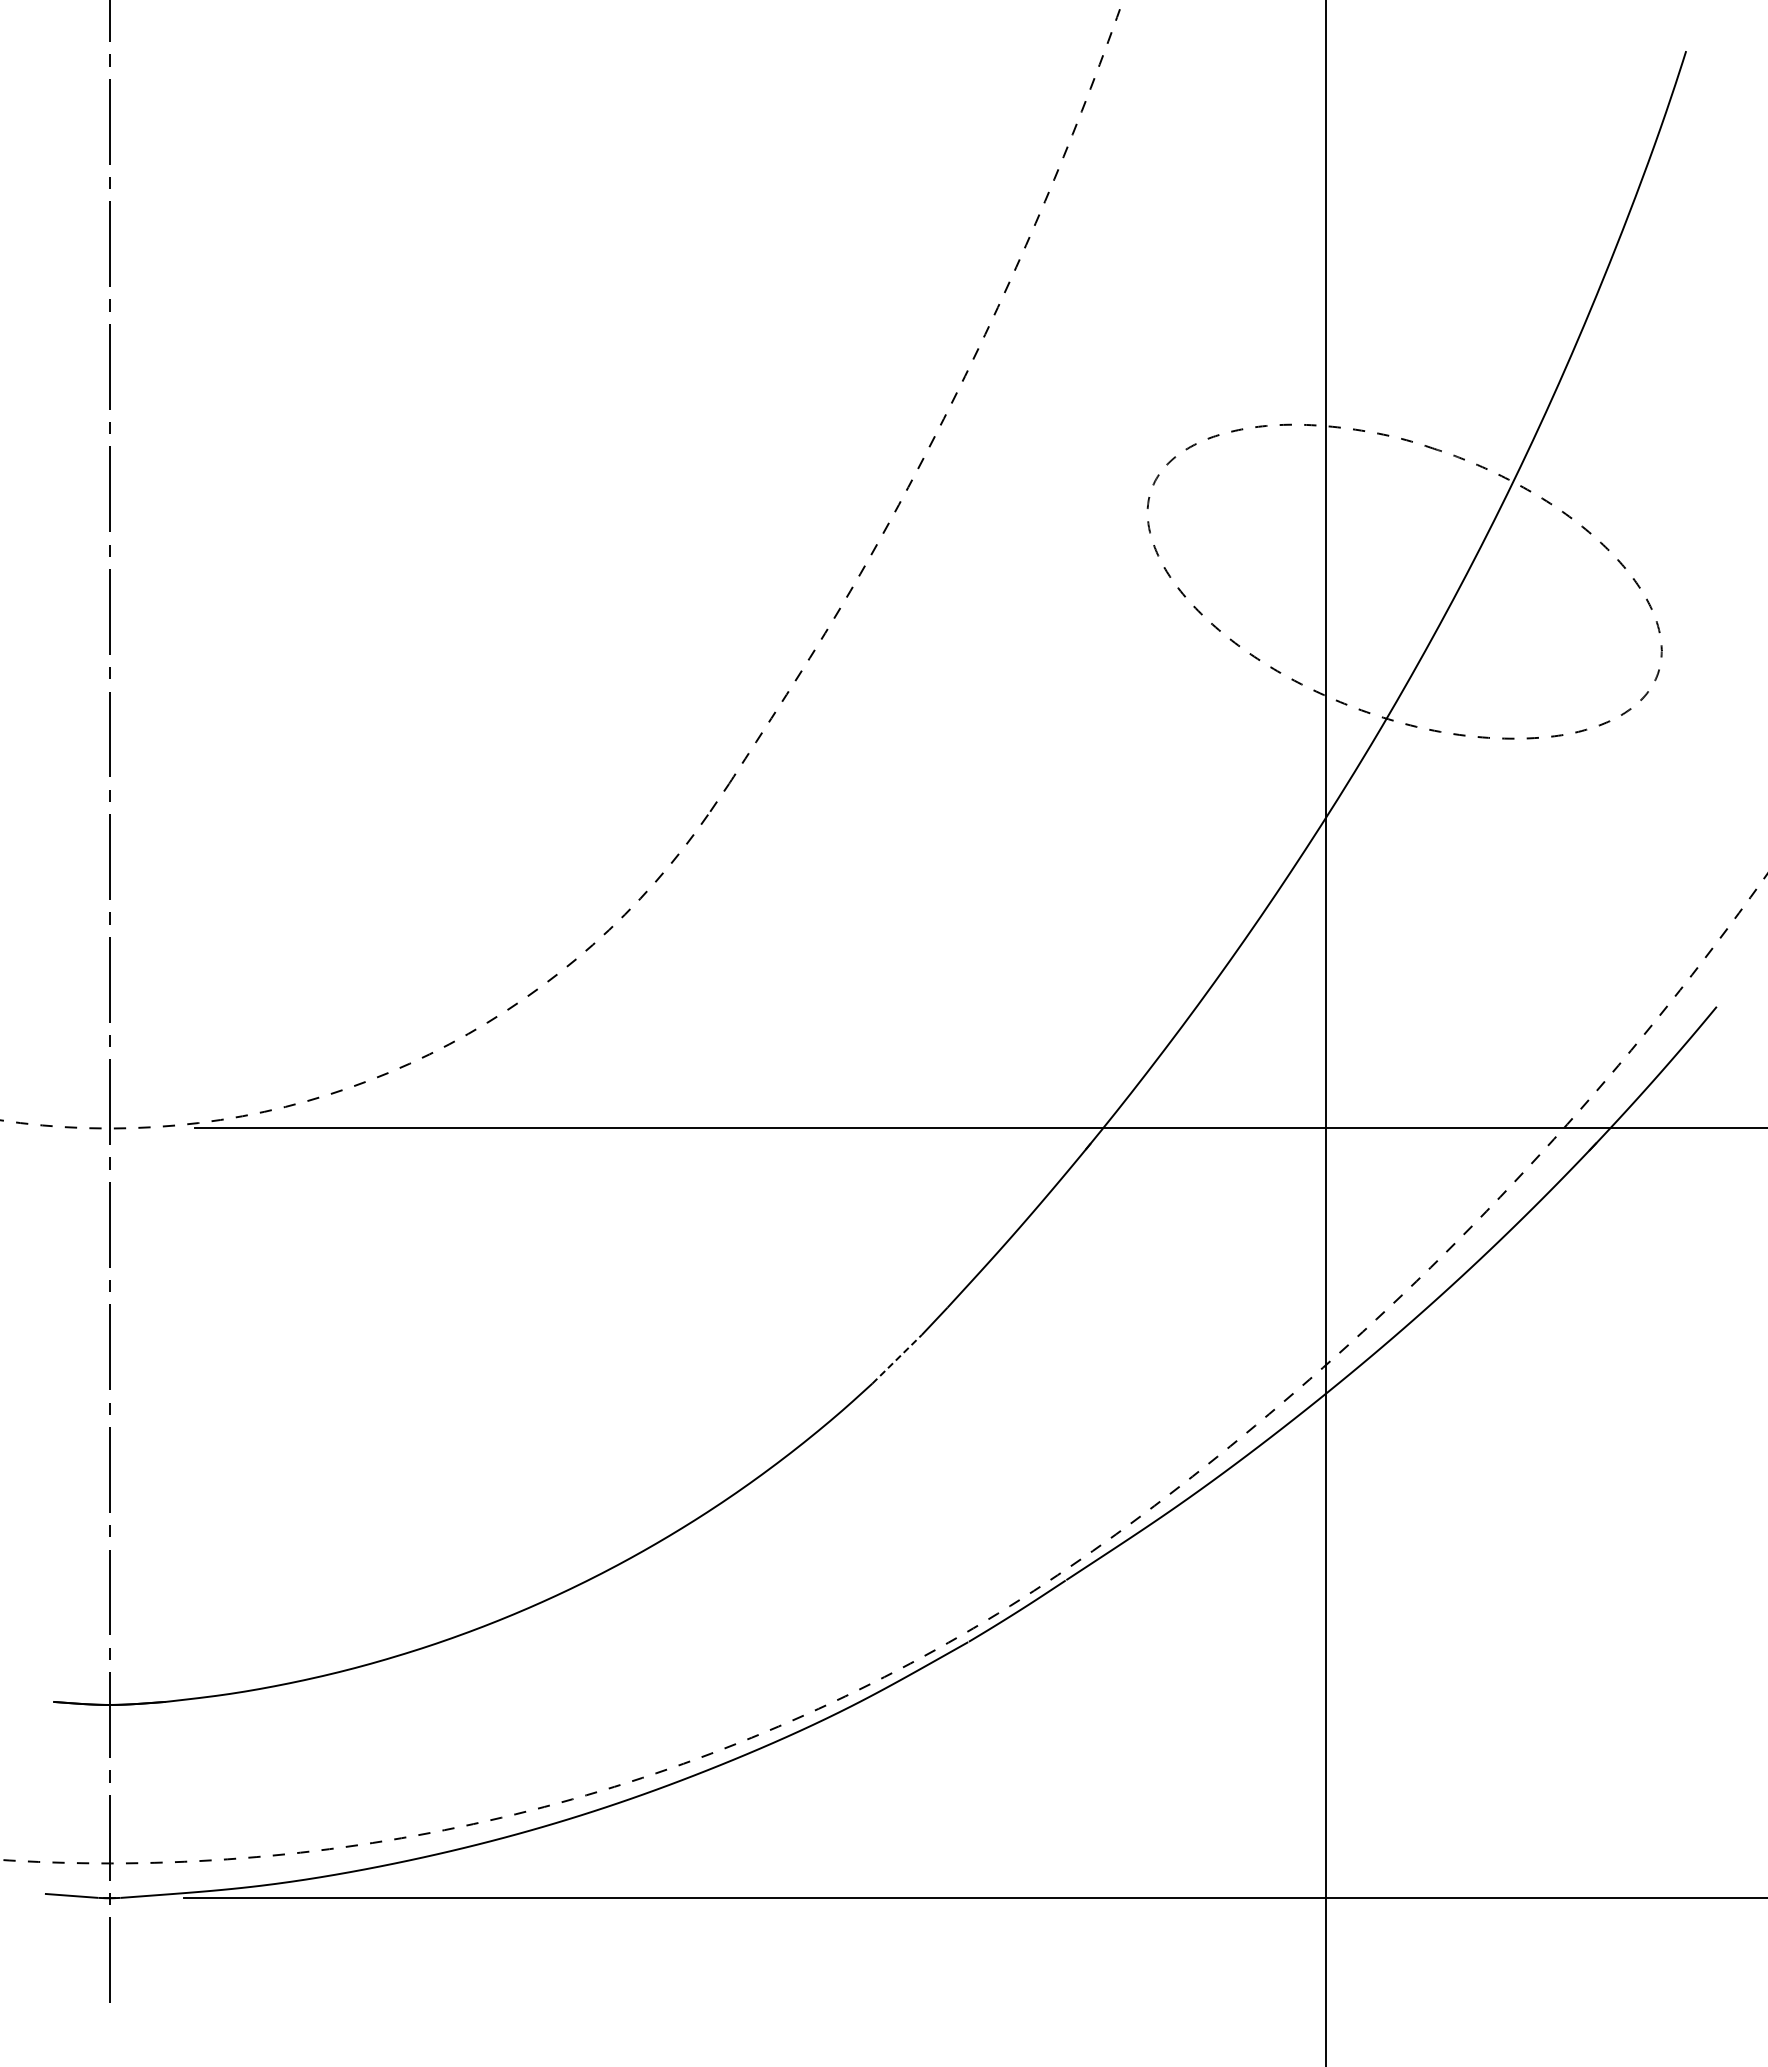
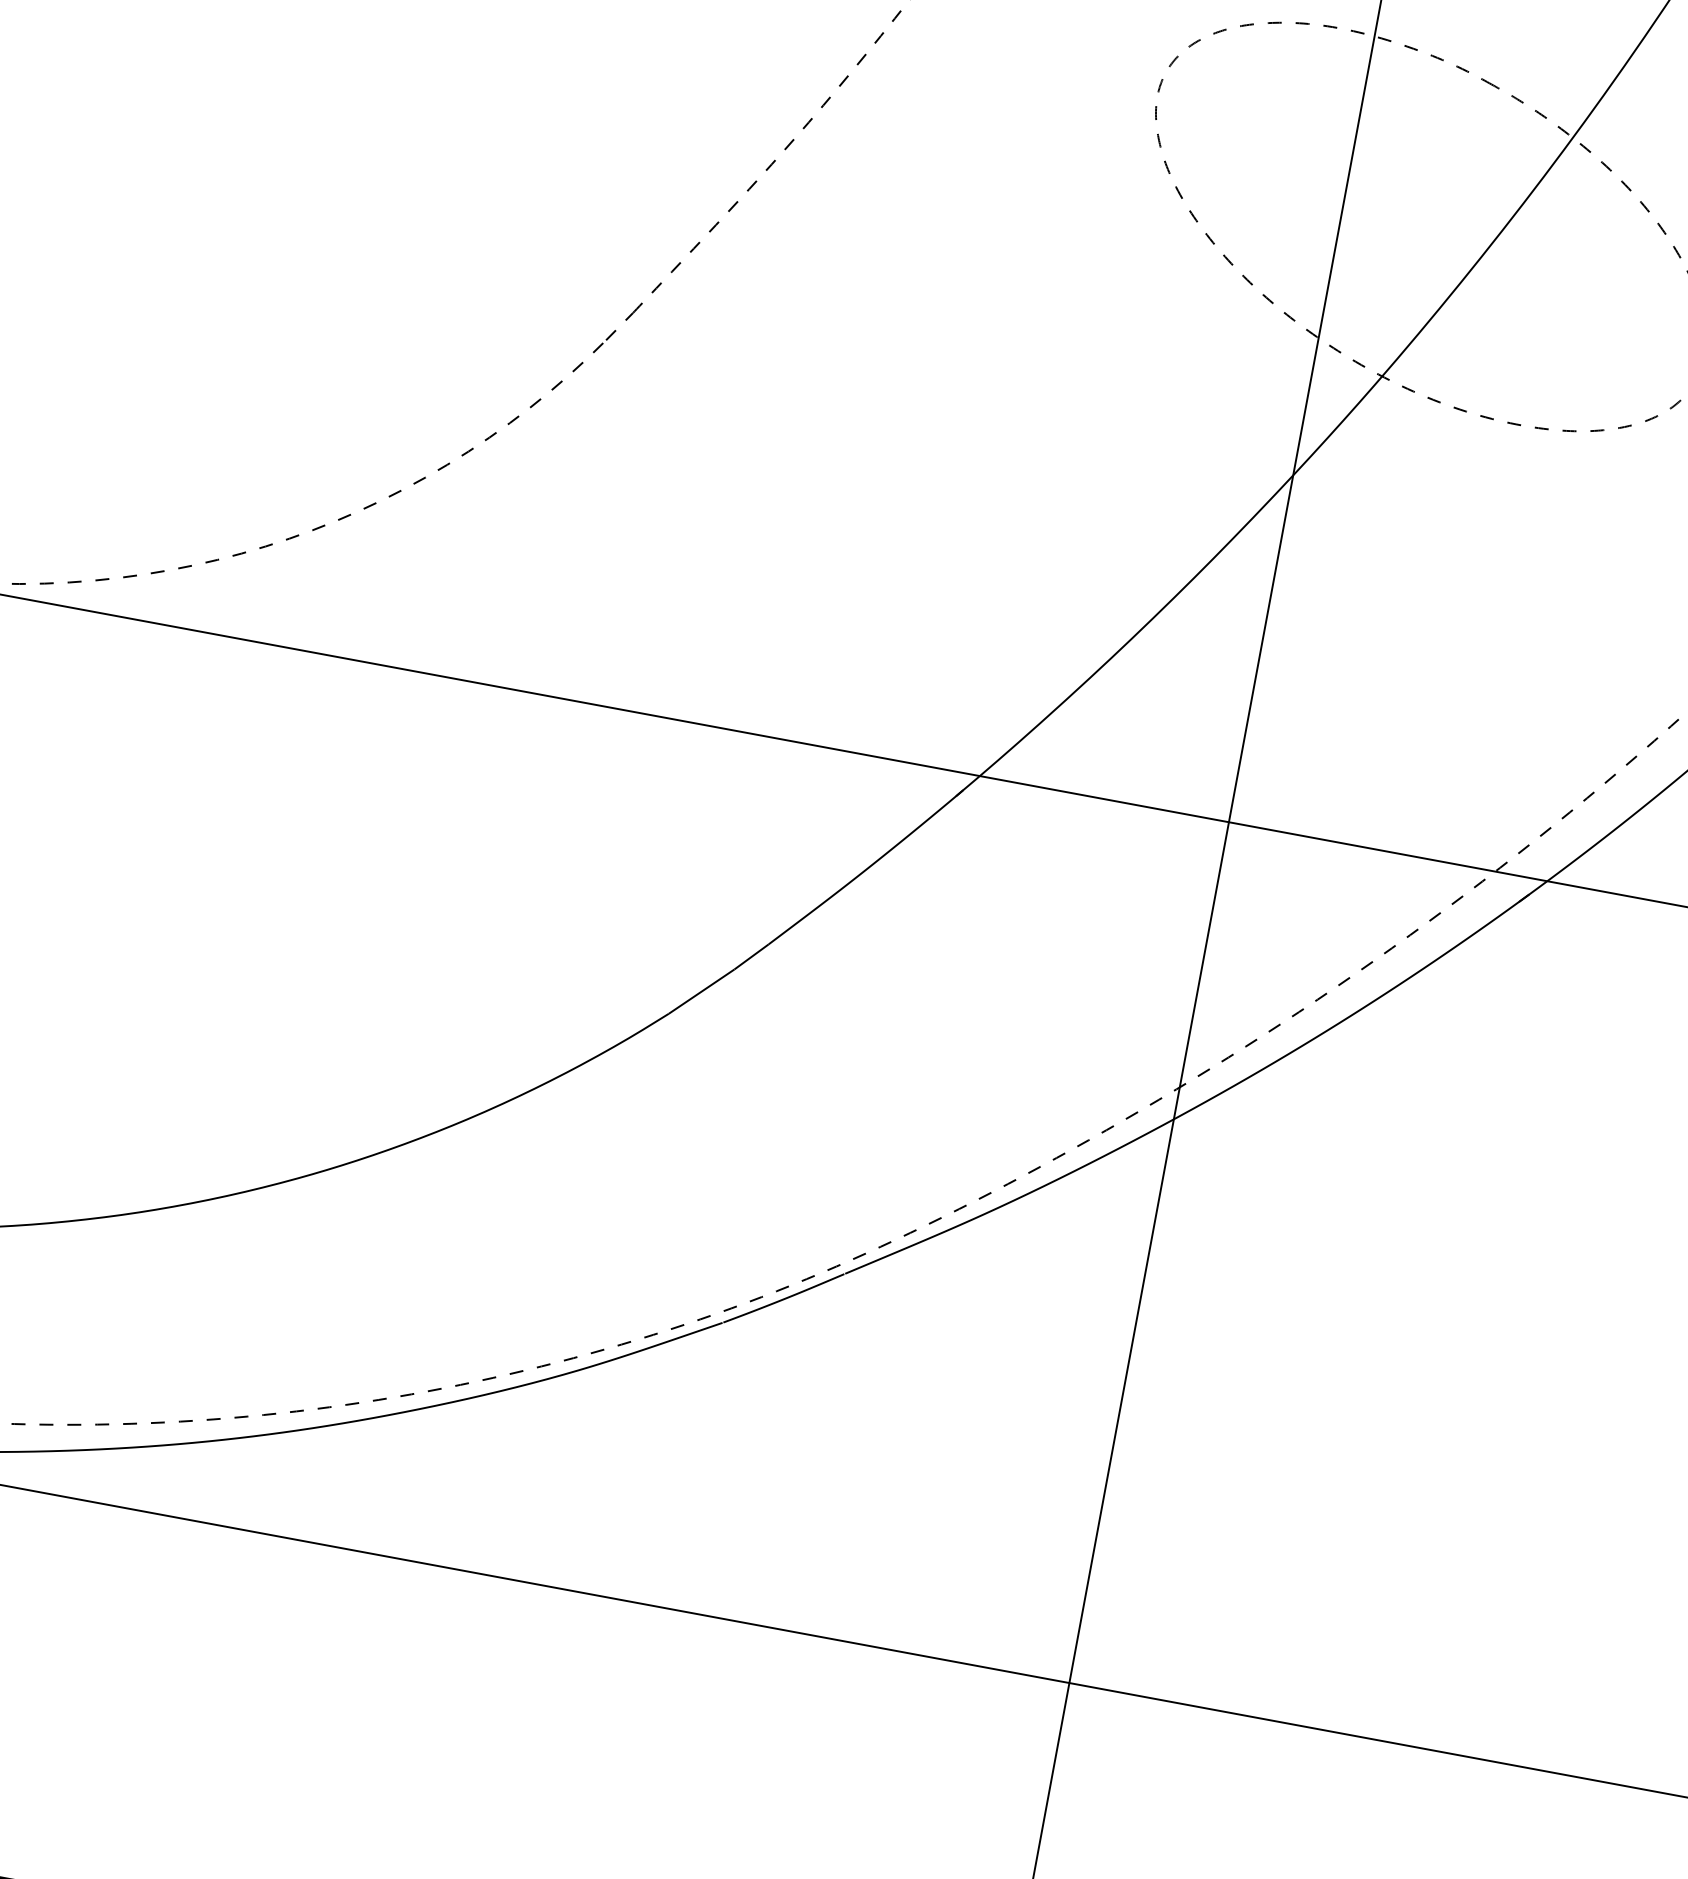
line: (897, 1359) -> (702, 991), dashed -> solid

